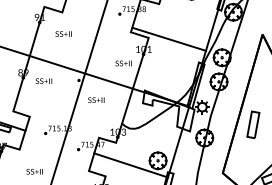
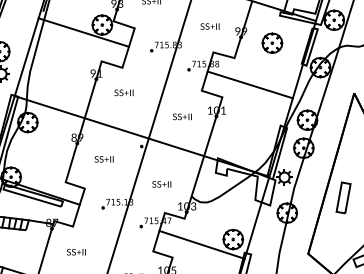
line: (168, 38) -> (249, 84), moved
text: (123, 63) -> (182, 116), moved
text: (43, 81) -> (103, 159), moved
text: (96, 100) -> (161, 184), moved
text: (34, 171) -> (76, 252), moved

